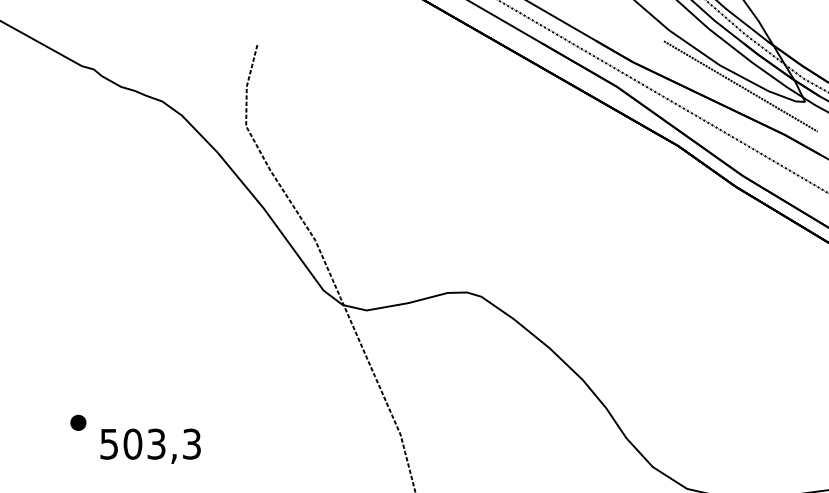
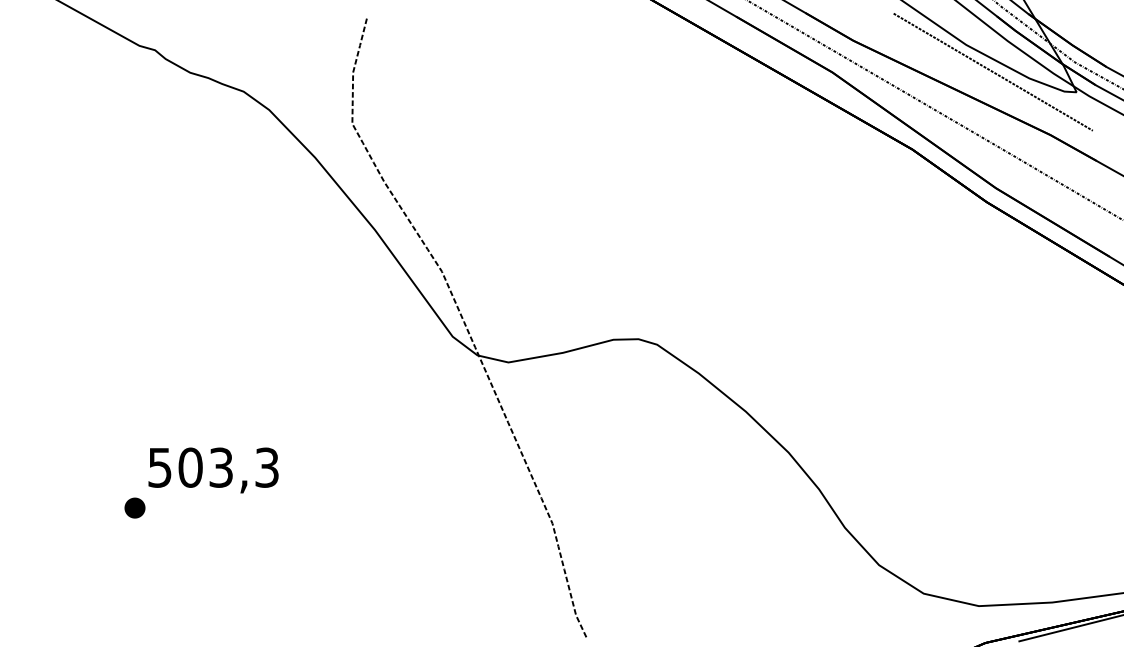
text: (150, 446) -> (213, 470), moved

